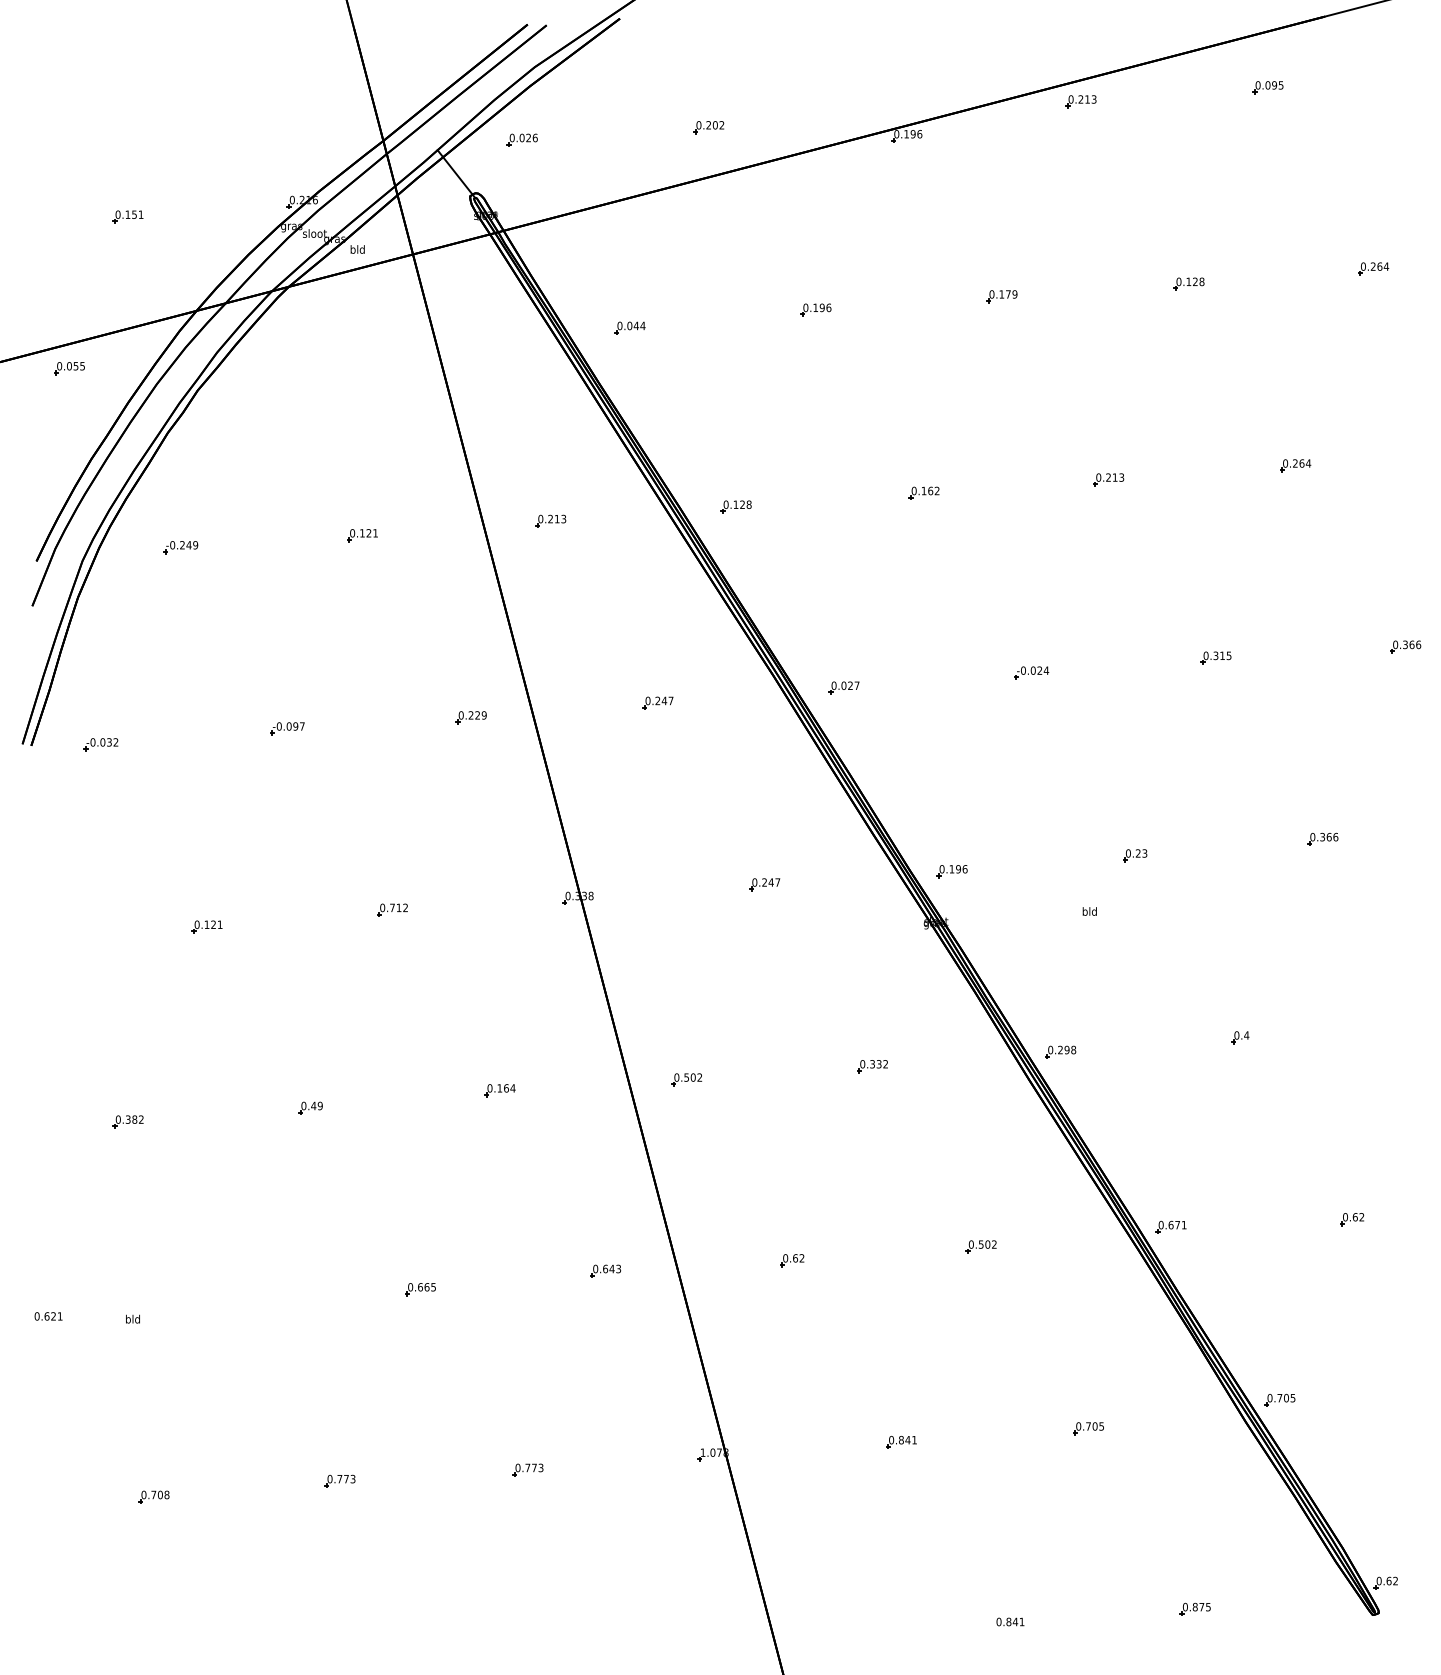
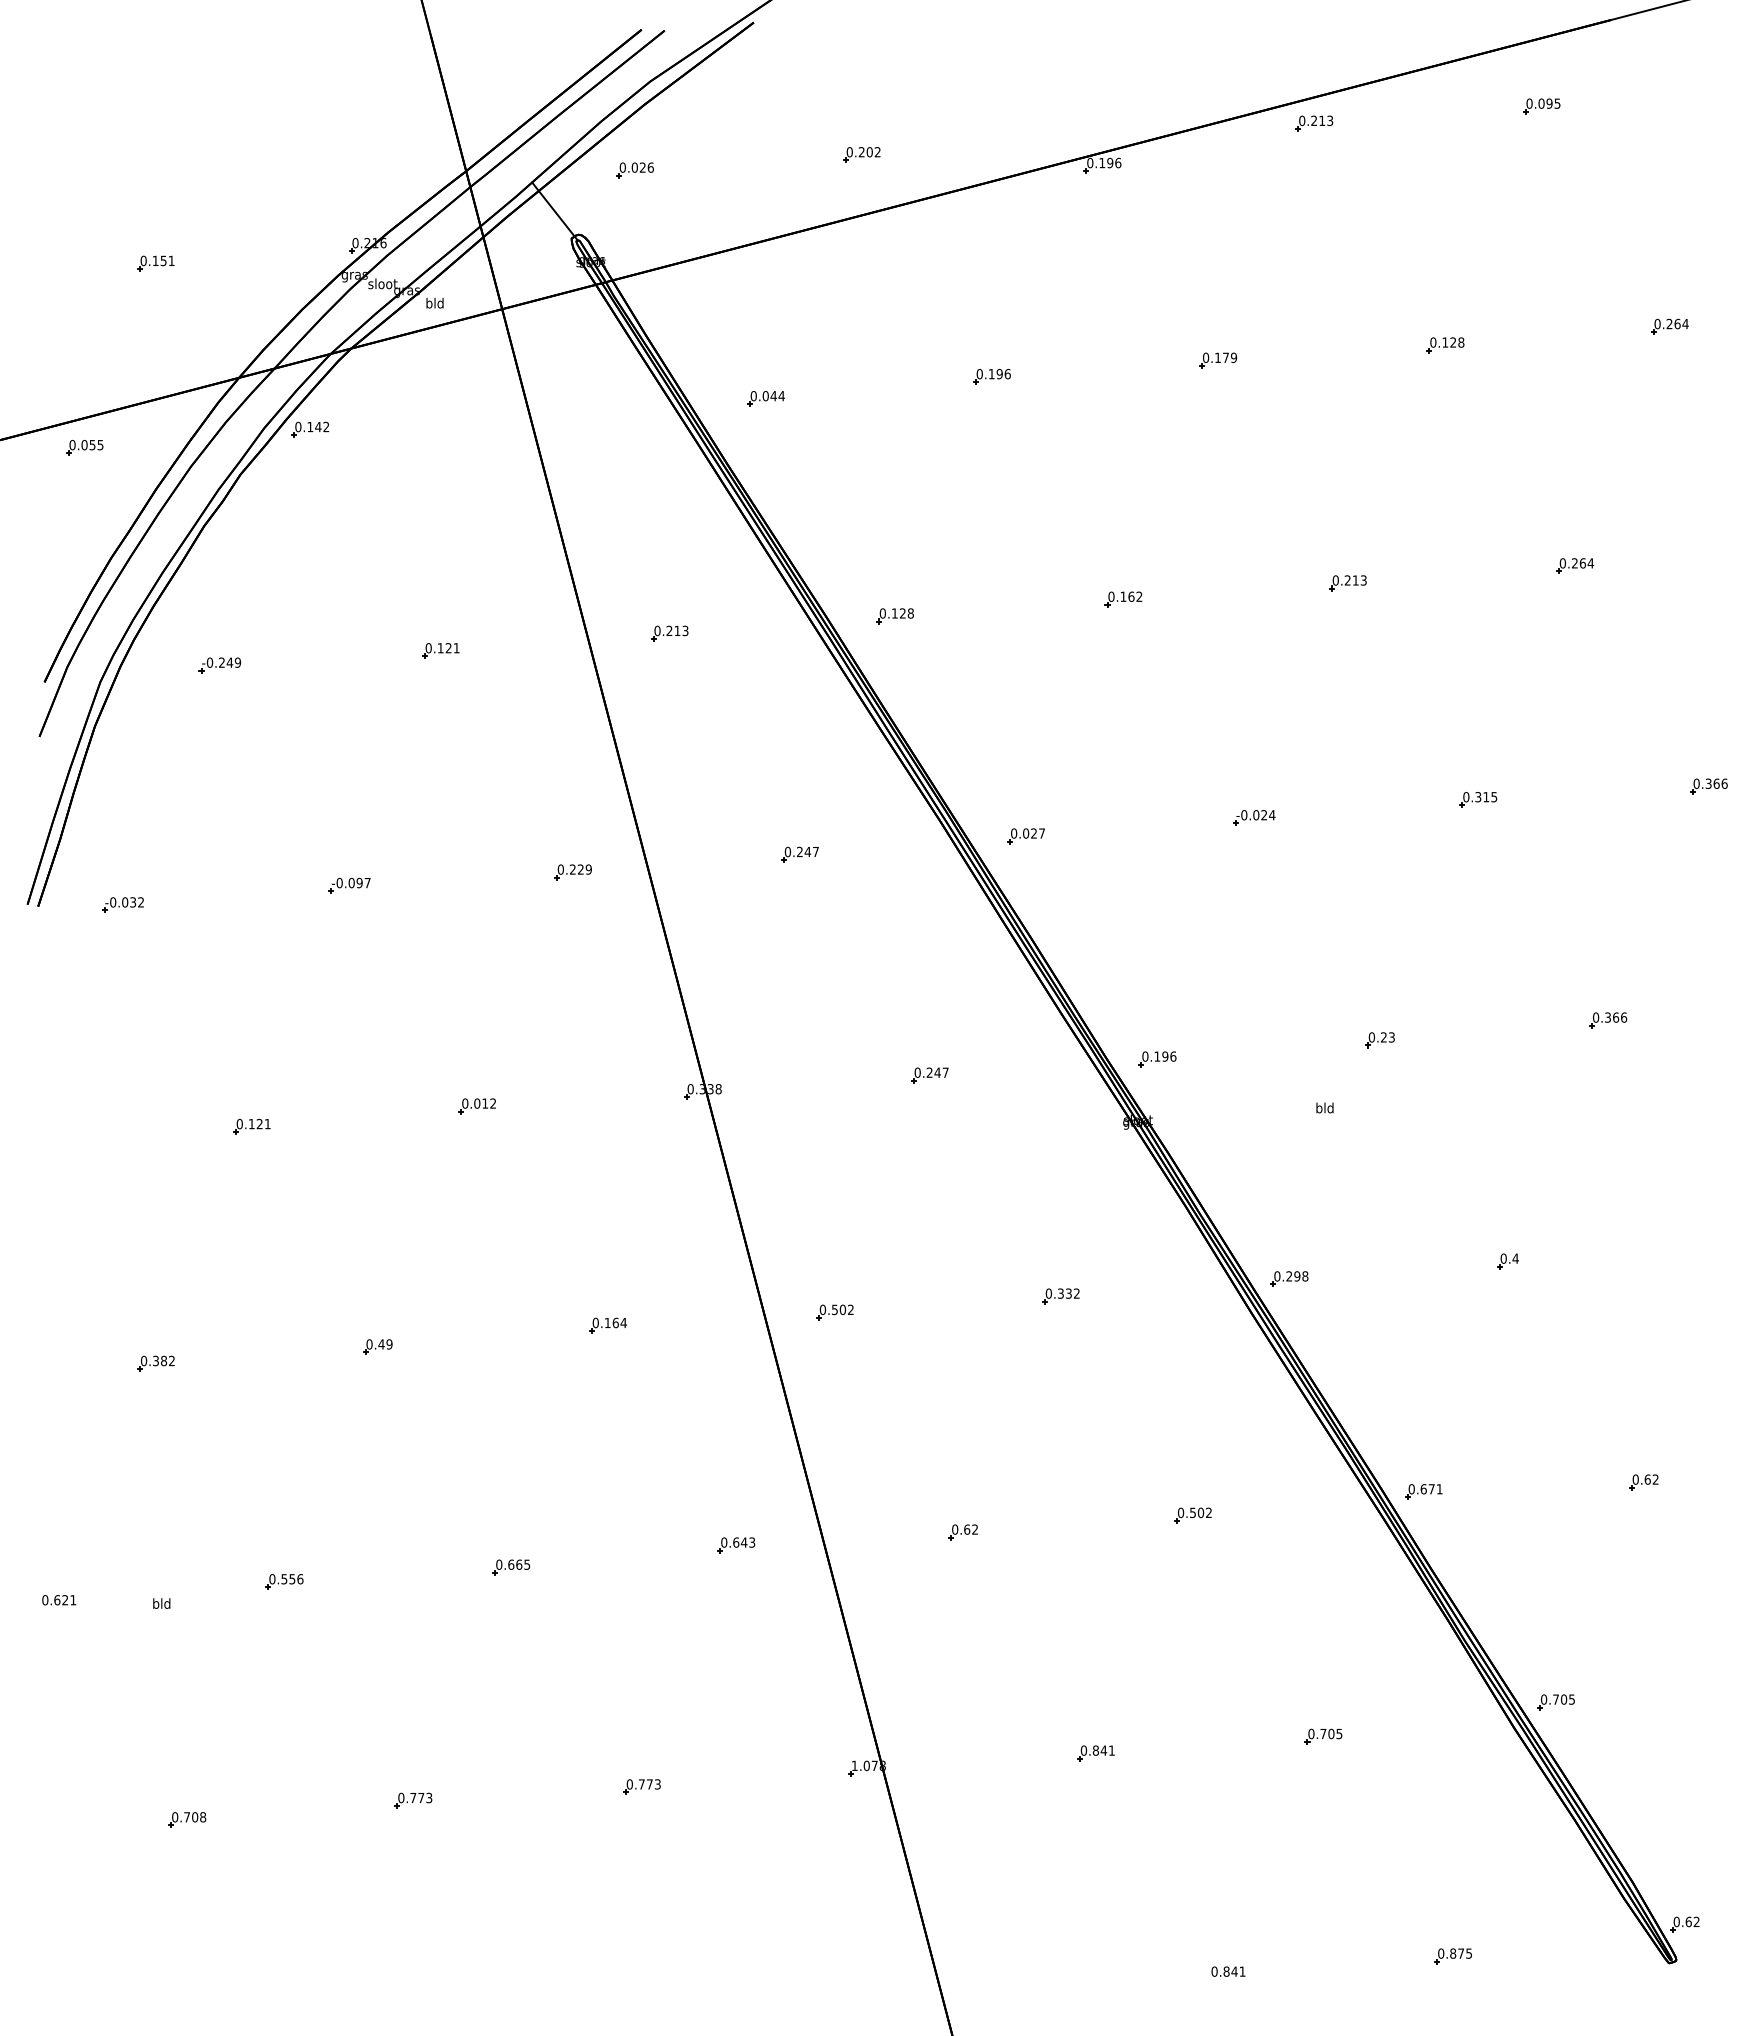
part: (255, 353) -> (310, 429), added
text: (392, 907) -> (477, 1103), 0.712 -> 0.012
part: (233, 1301) -> (284, 1581), added

